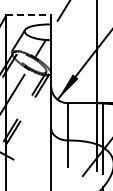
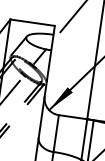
line: (29, 15) -> (33, 22), dashed -> solid

